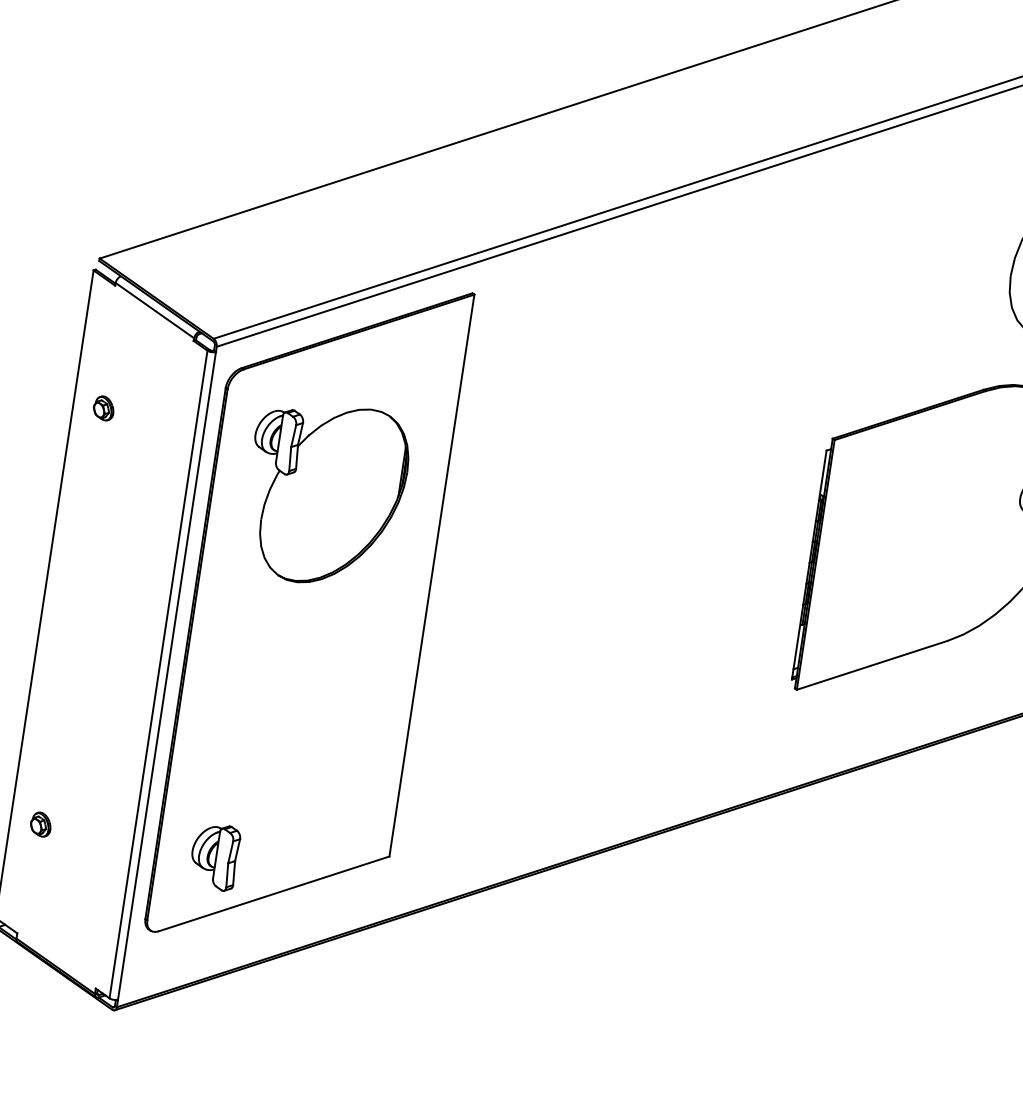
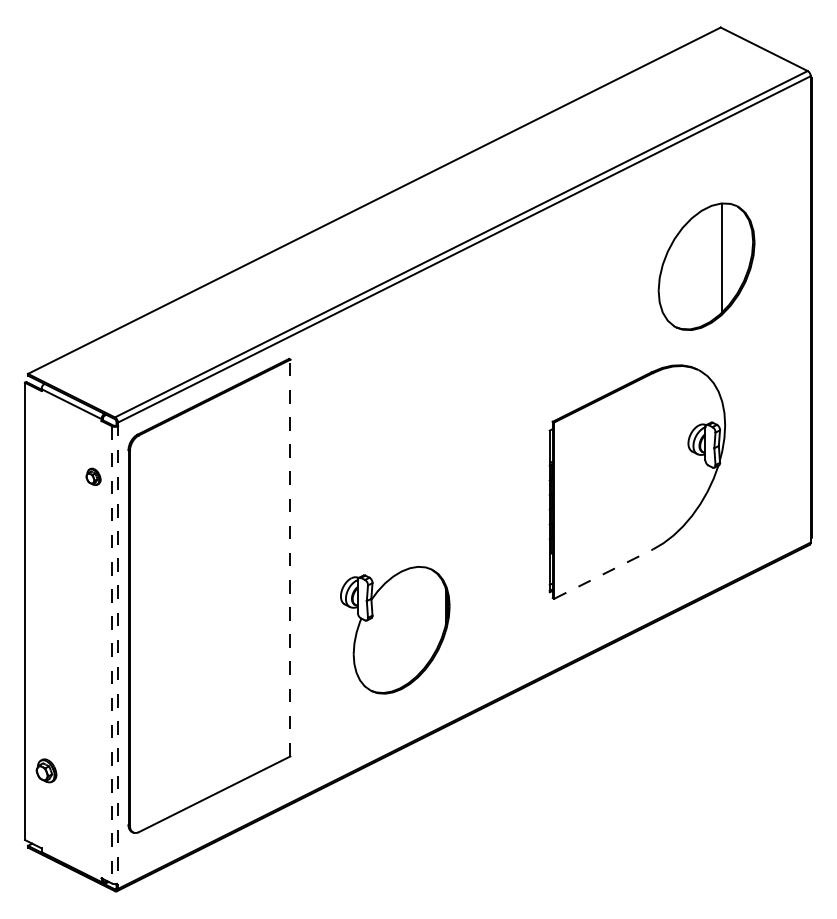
part: (103, 407) -> (93, 476), moved
part: (325, 494) -> (395, 630), moved
line: (432, 574) -> (290, 557), solid -> dashed
line: (873, 664) -> (604, 573), solid -> dashed
line: (159, 674) -> (112, 654), solid -> dashed
line: (167, 678) -> (118, 656), solid -> dashed
part: (40, 824) -> (46, 770), size x1.4
part: (214, 856) -> (169, 774), removed

